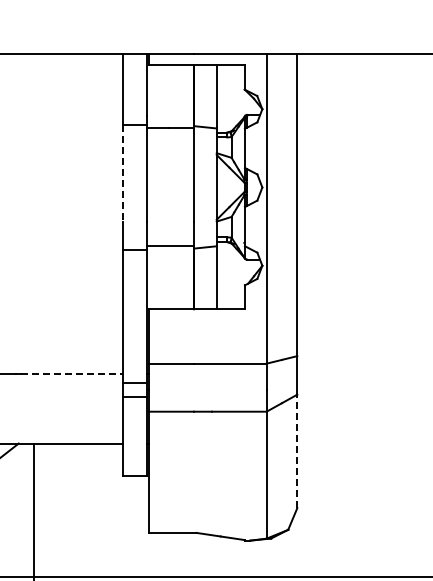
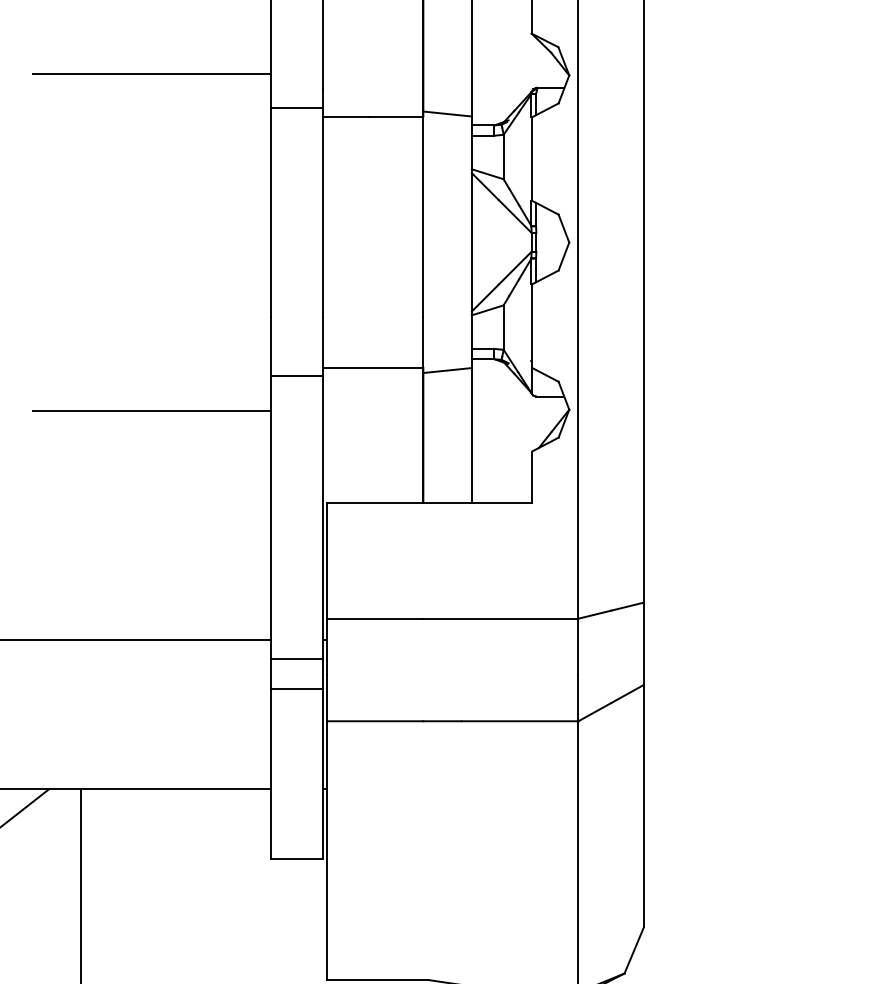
line: (66, 108) -> (151, 73), added
line: (122, 173) -> (270, 212), dashed -> solid
line: (66, 266) -> (151, 411), added
line: (71, 373) -> (161, 639), dashed -> solid
line: (297, 451) -> (644, 806), dashed -> solid

